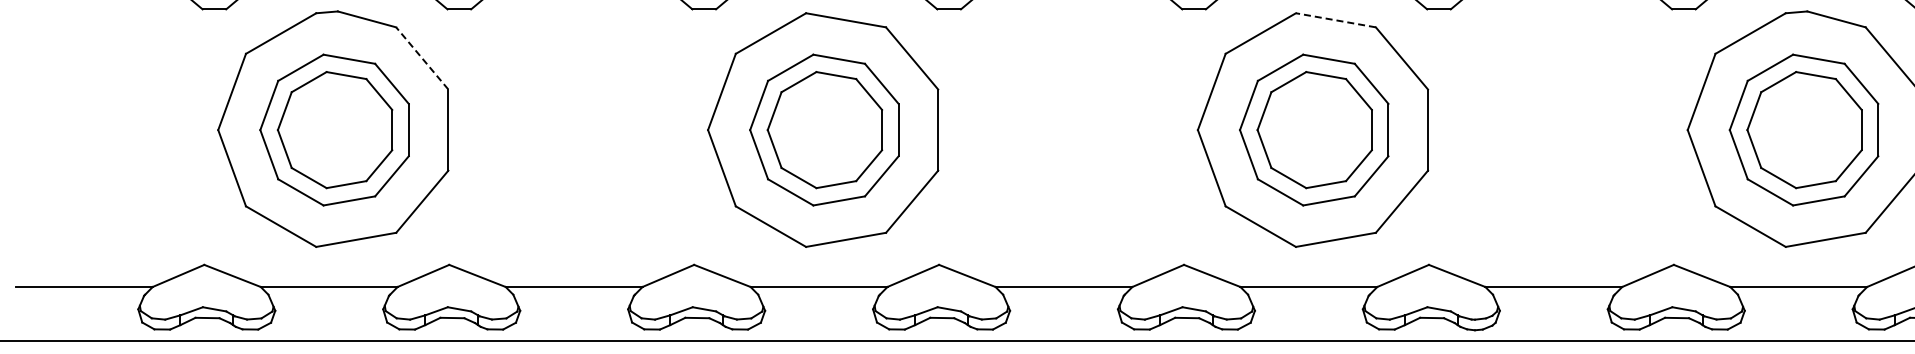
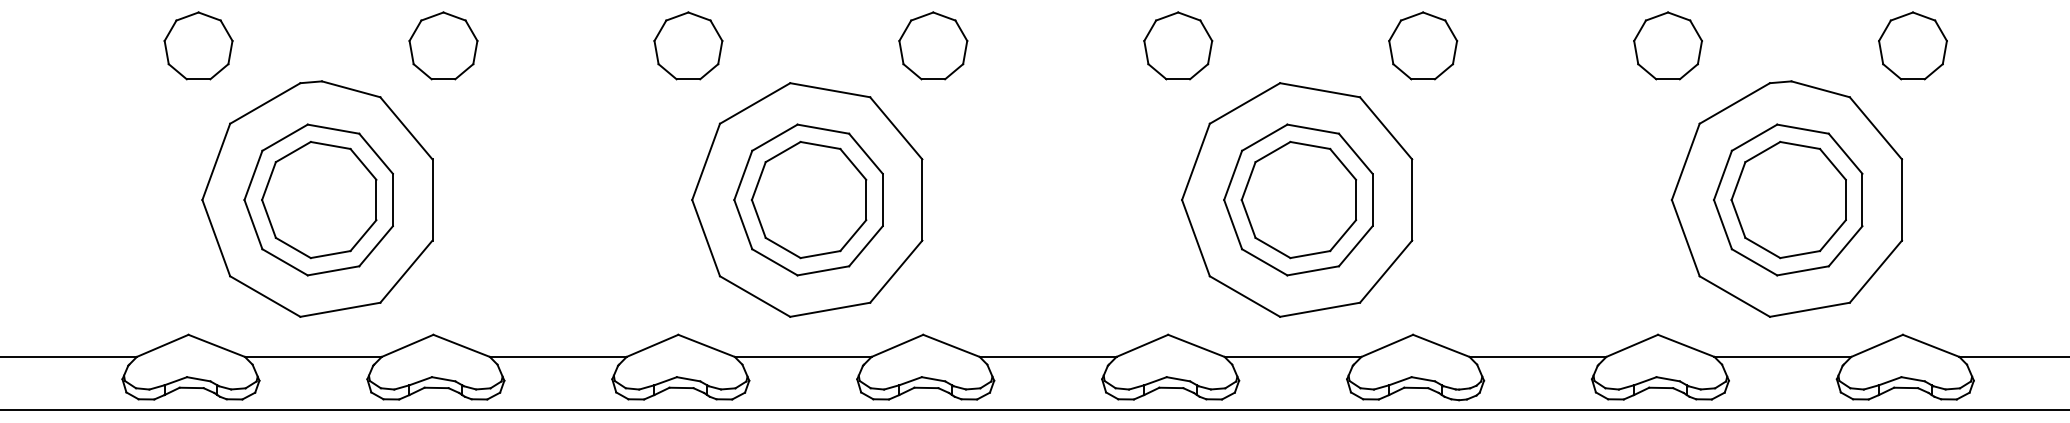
line: (1336, 20) -> (1320, 90), dashed -> solid
line: (422, 58) -> (406, 128), dashed -> solid

